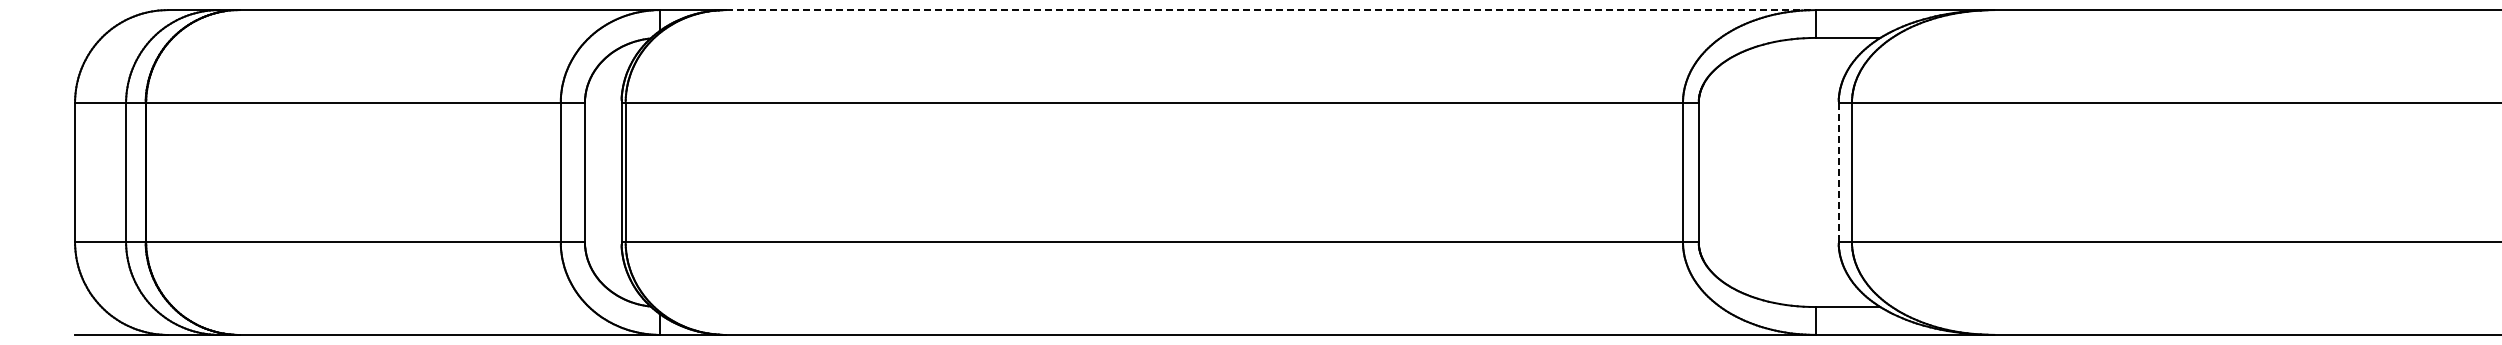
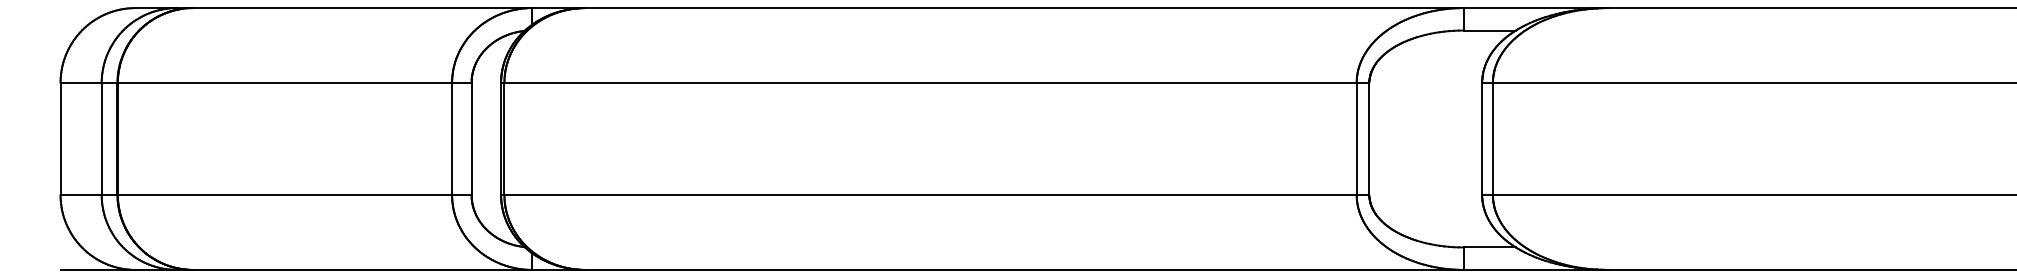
line: (1270, 10) -> (1024, 8), dashed -> solid
line: (1838, 172) -> (1482, 139), dashed -> solid

